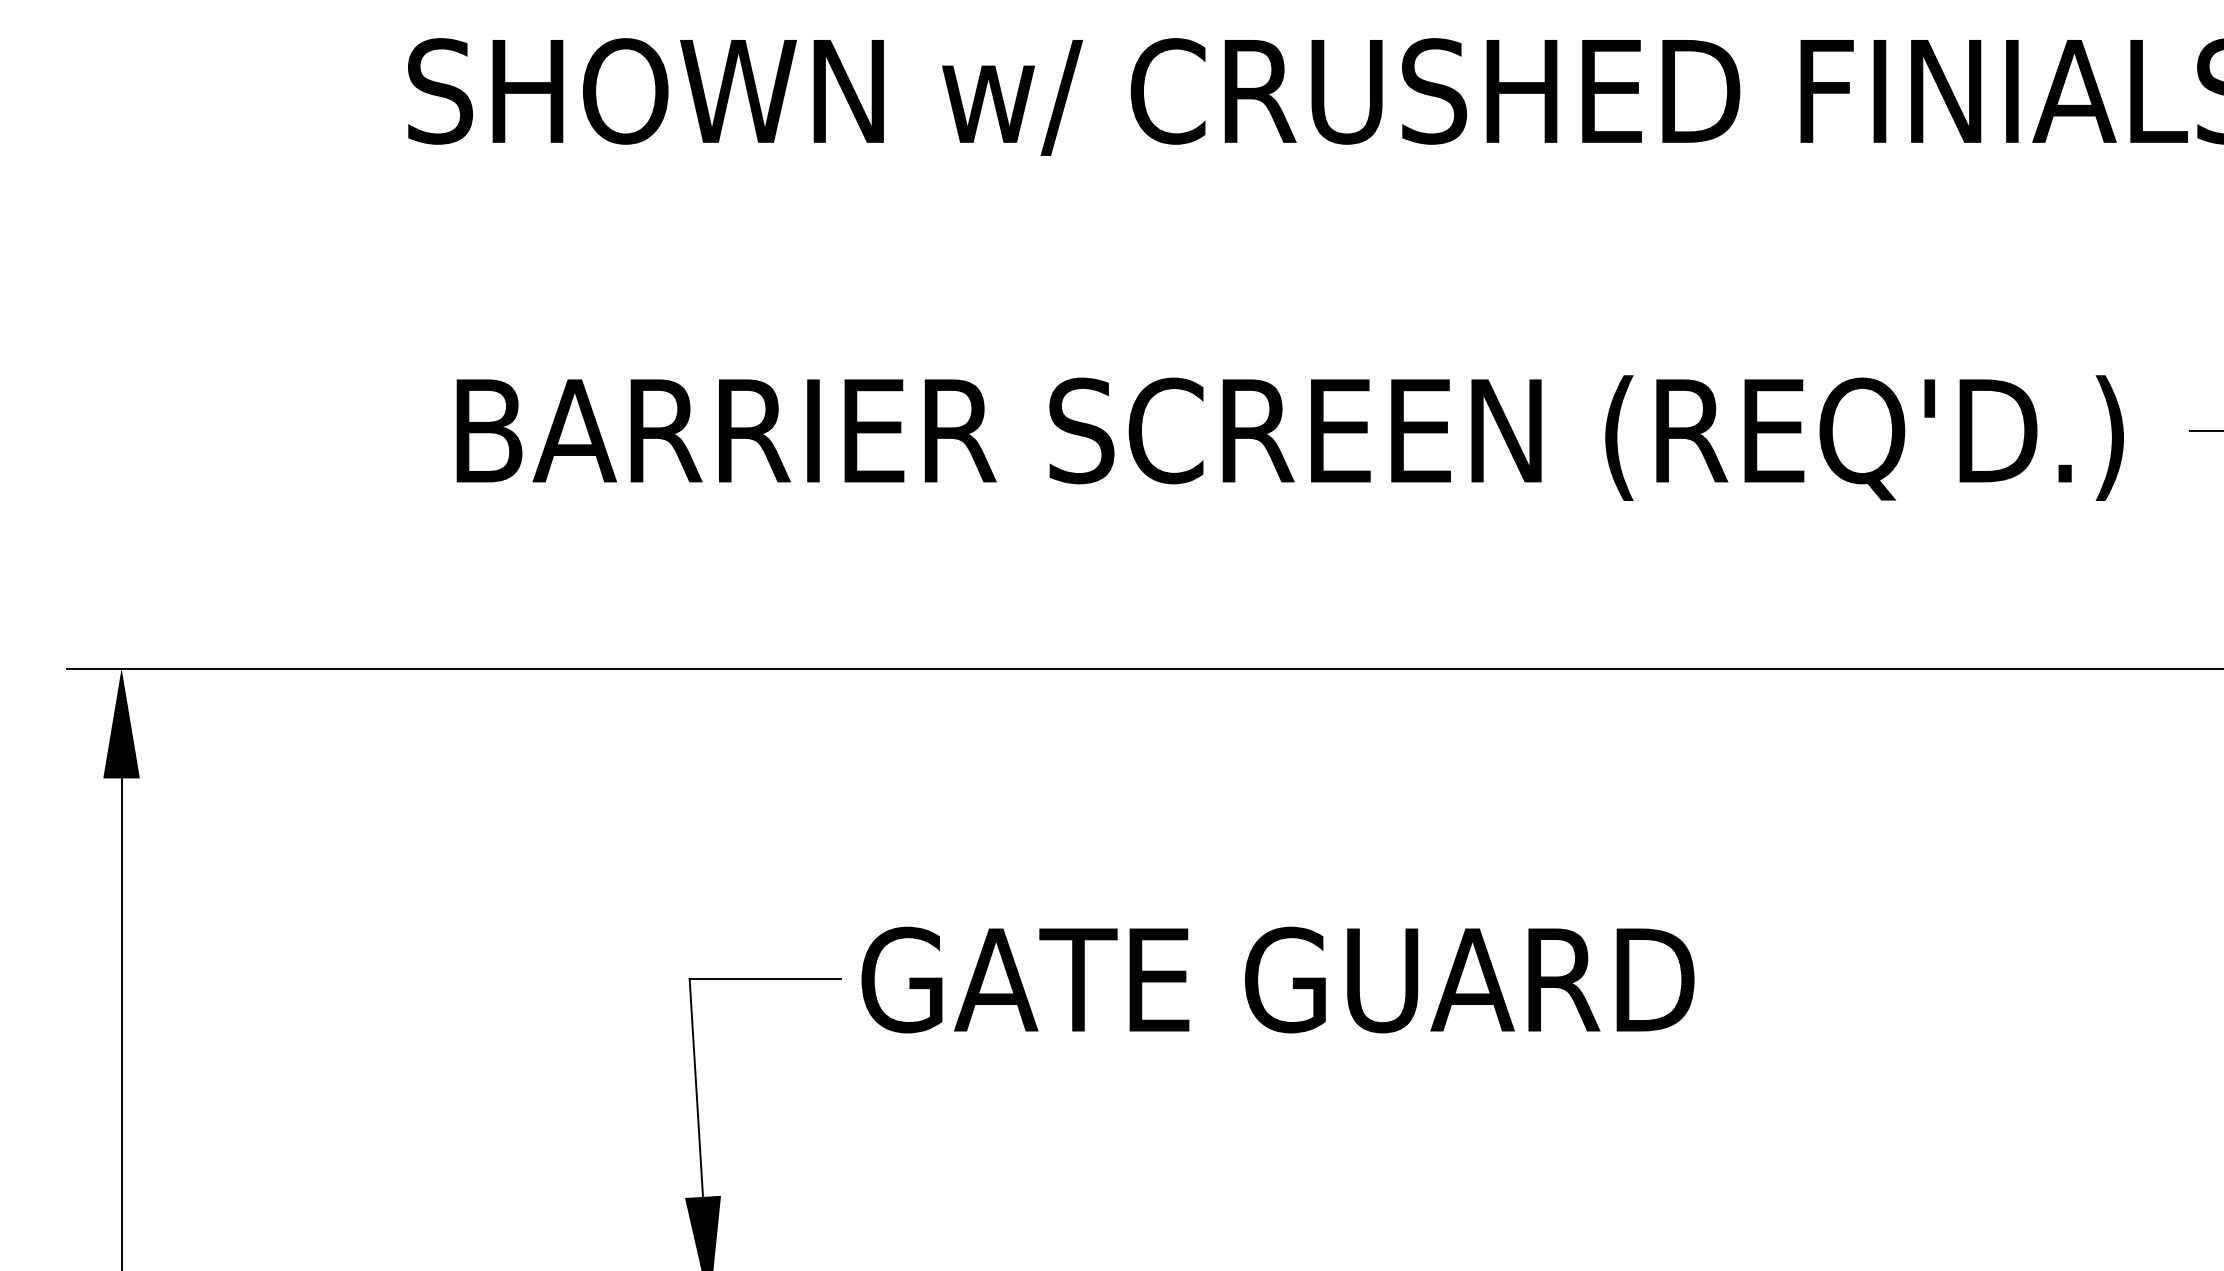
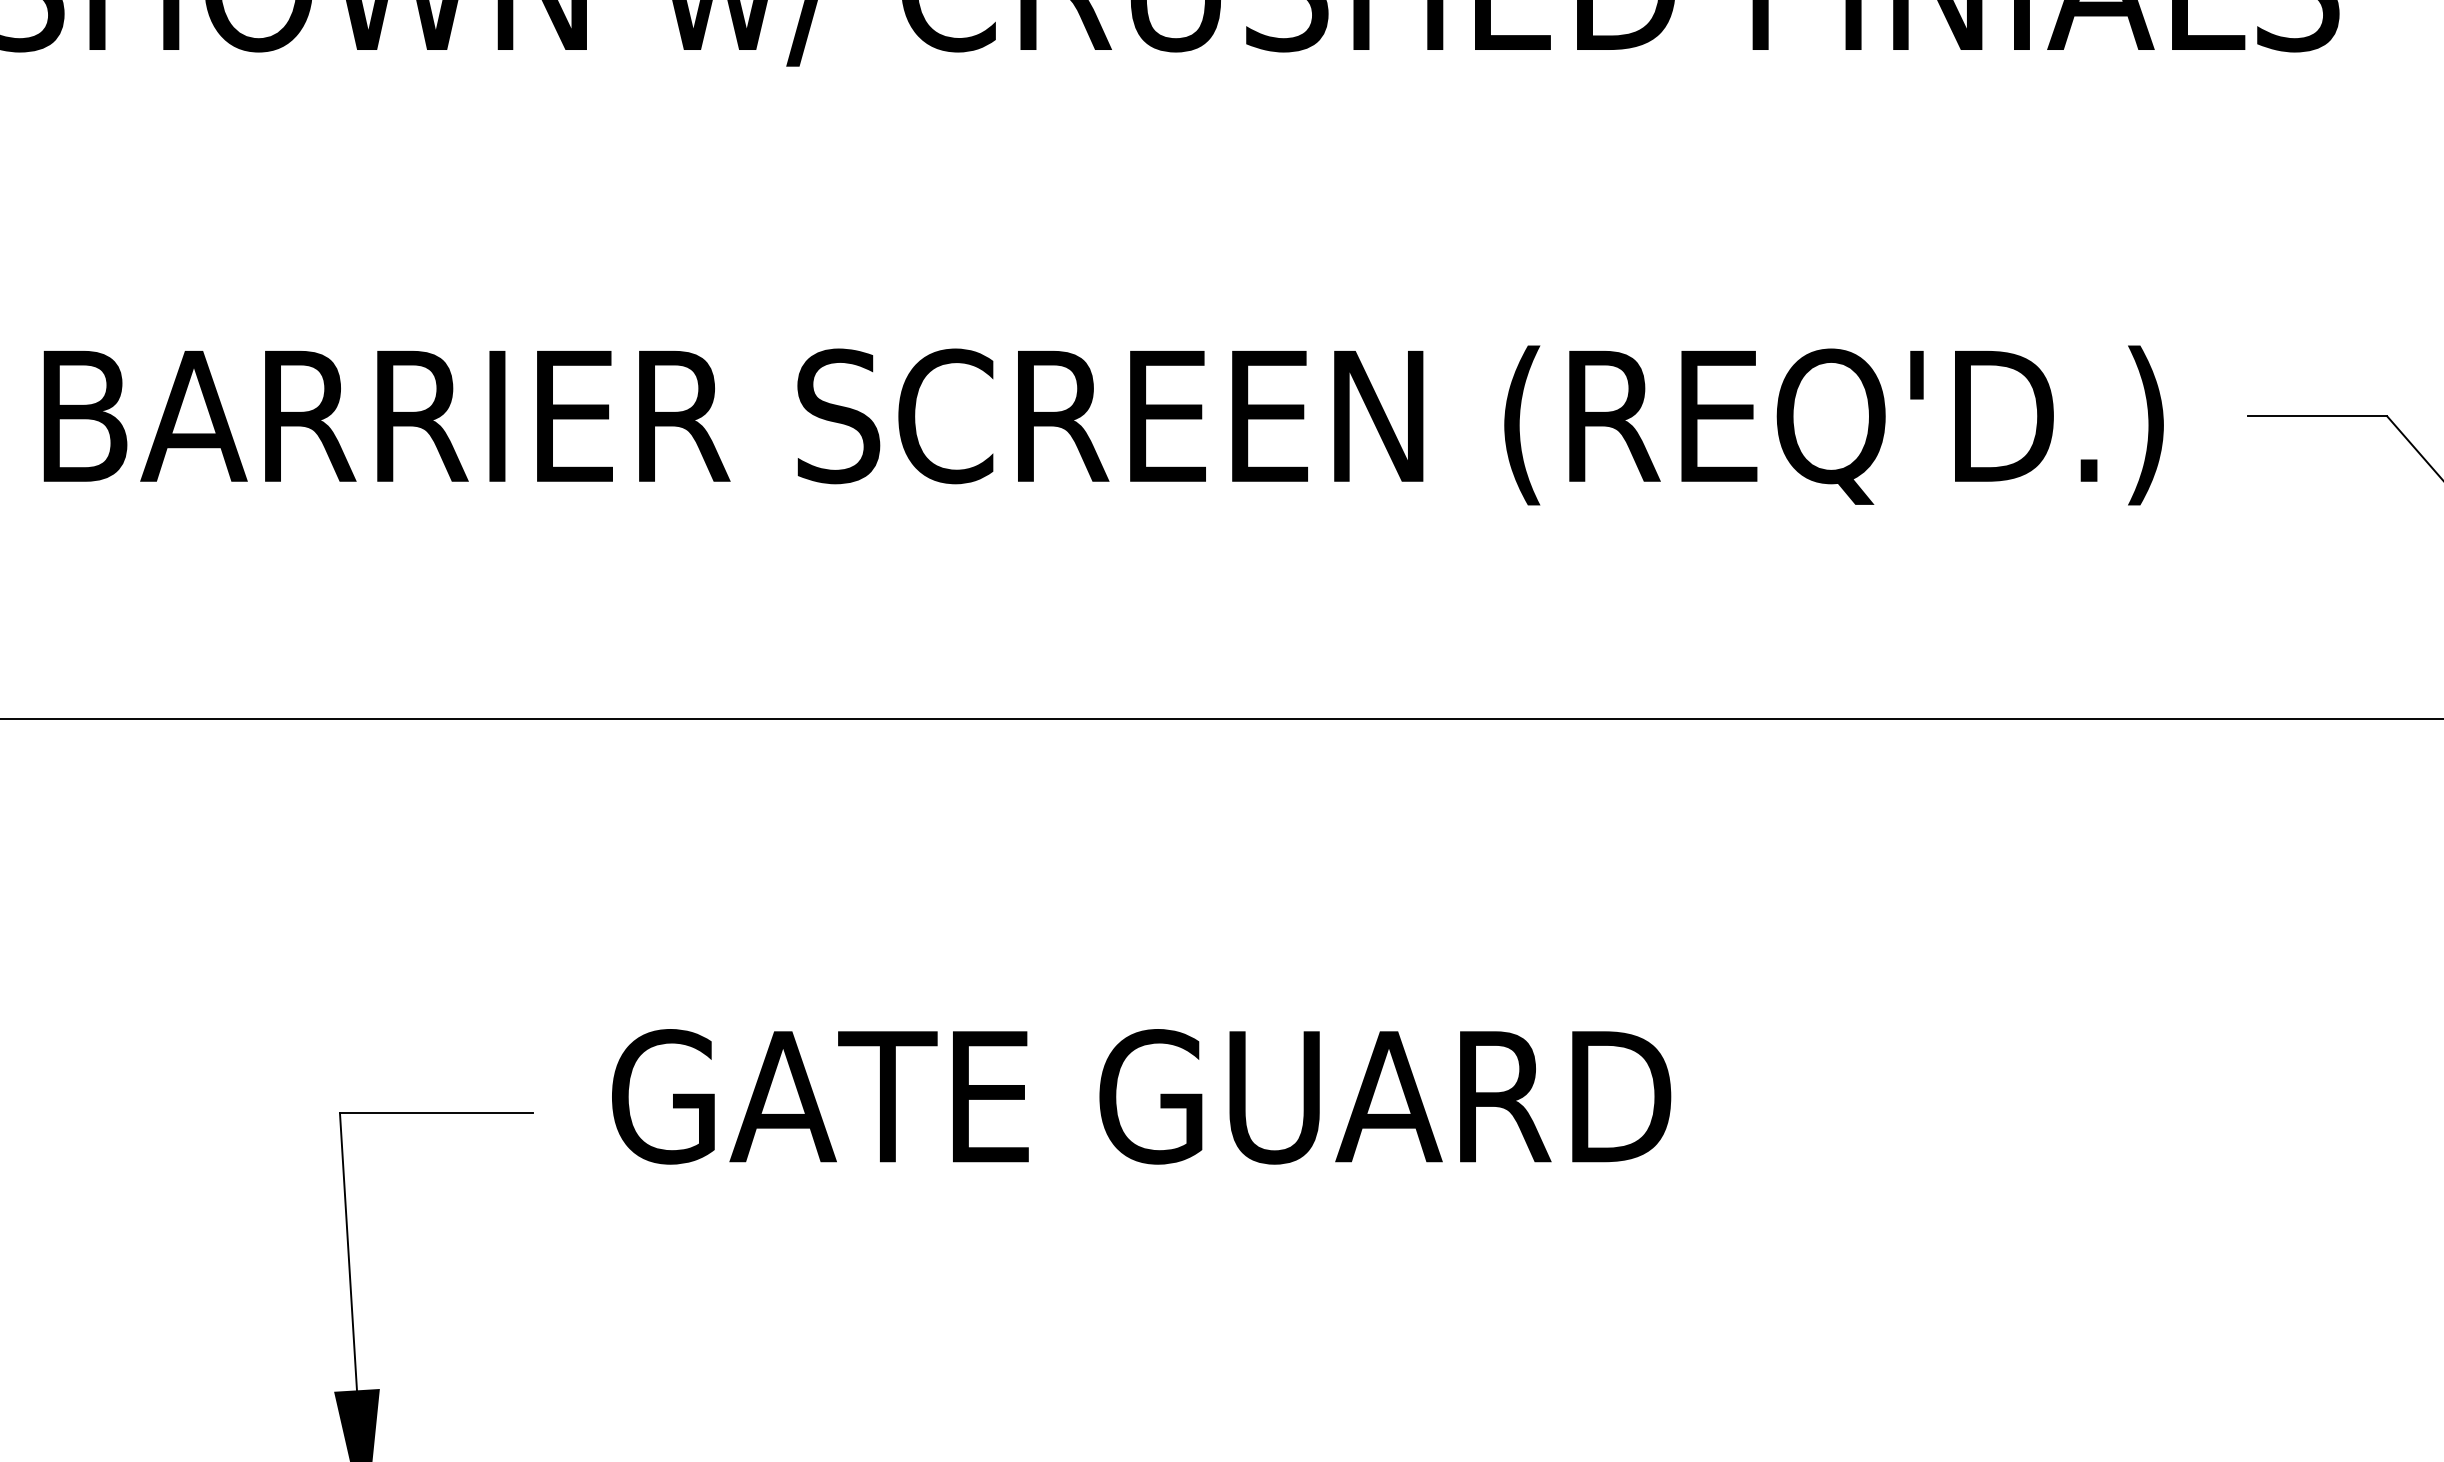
text: (1277, 979) -> (1140, 1096), moved

